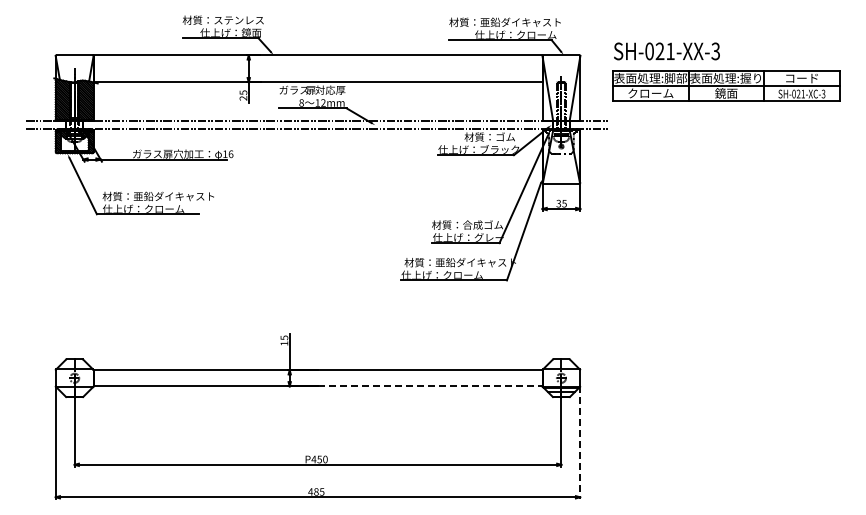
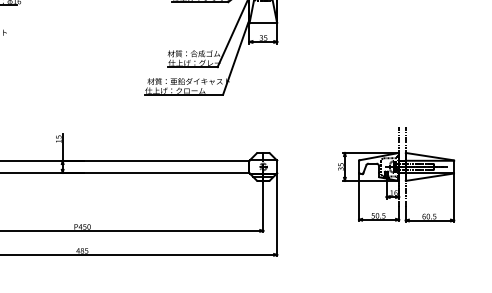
line: (430, 386) -> (166, 173), dashed -> solid
part: (741, 388) -> (396, 174), added
line: (580, 442) -> (277, 214), dashed -> solid

